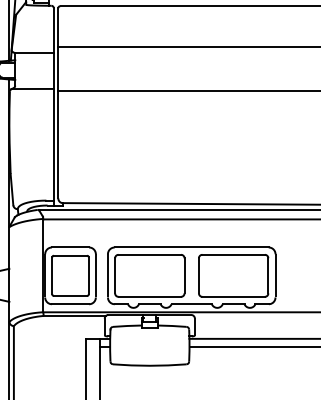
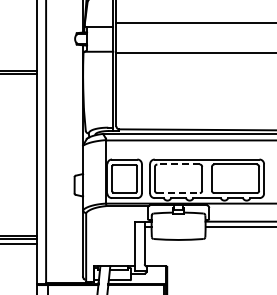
line: (149, 254) -> (178, 164), solid -> dashed
line: (151, 297) -> (179, 193), solid -> dashed

